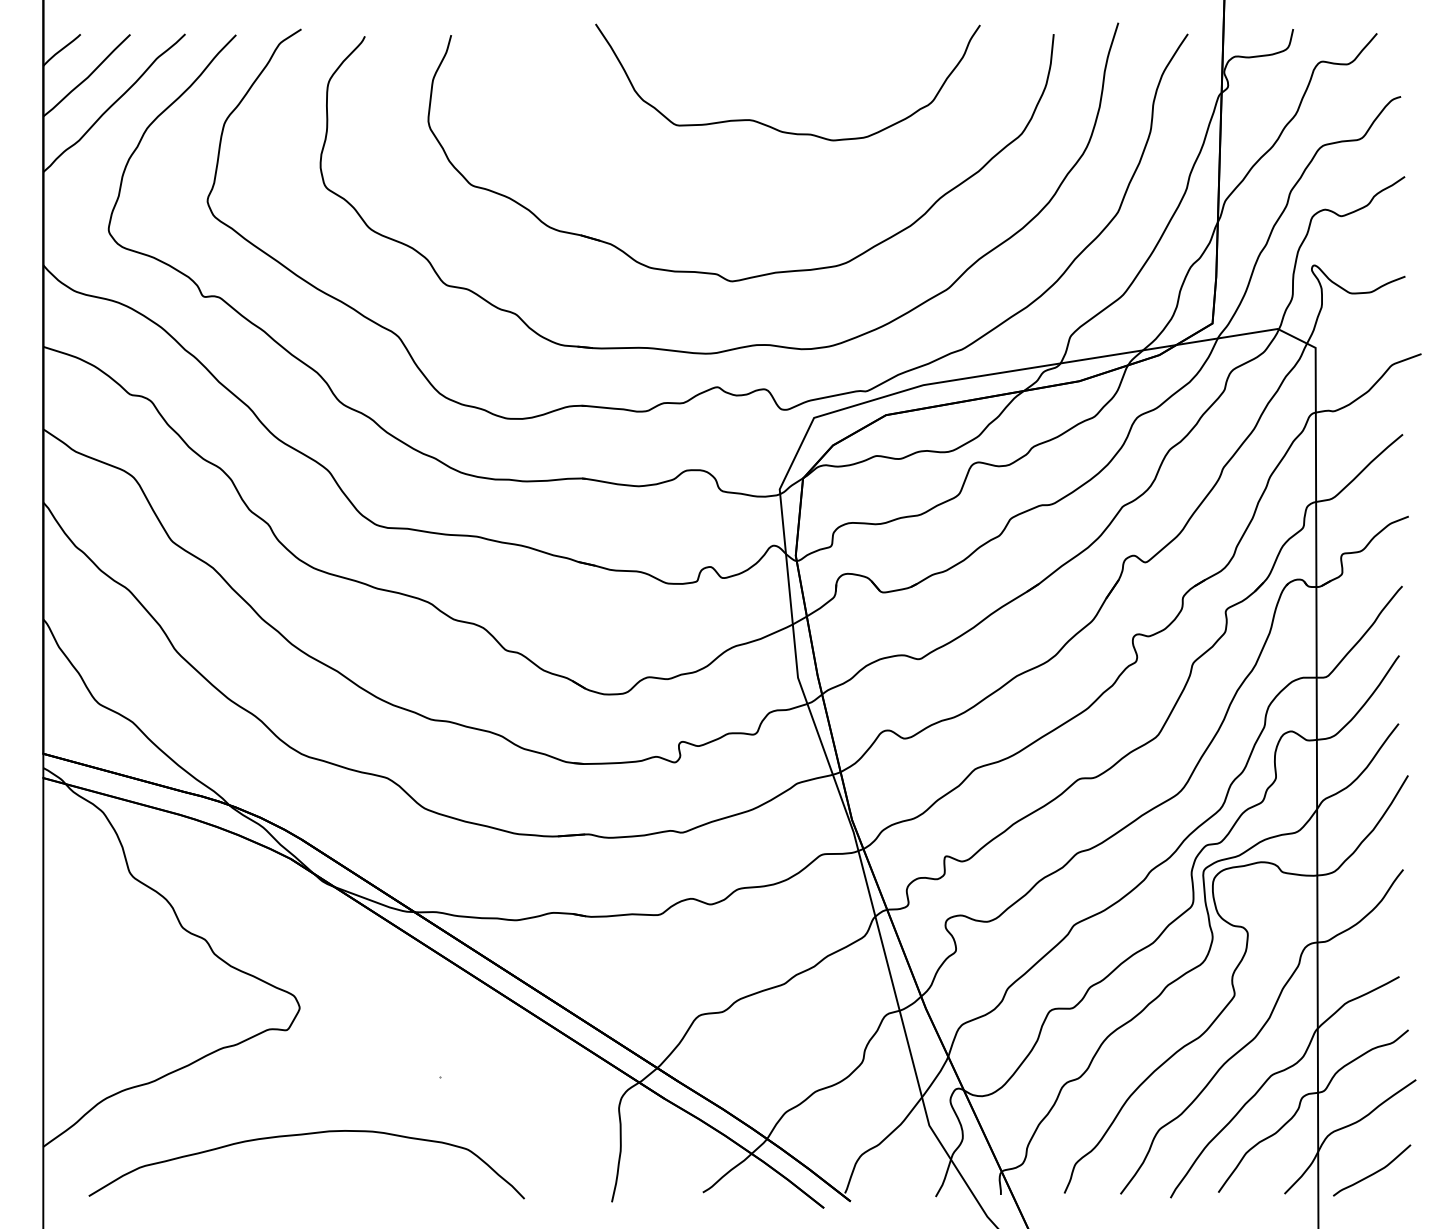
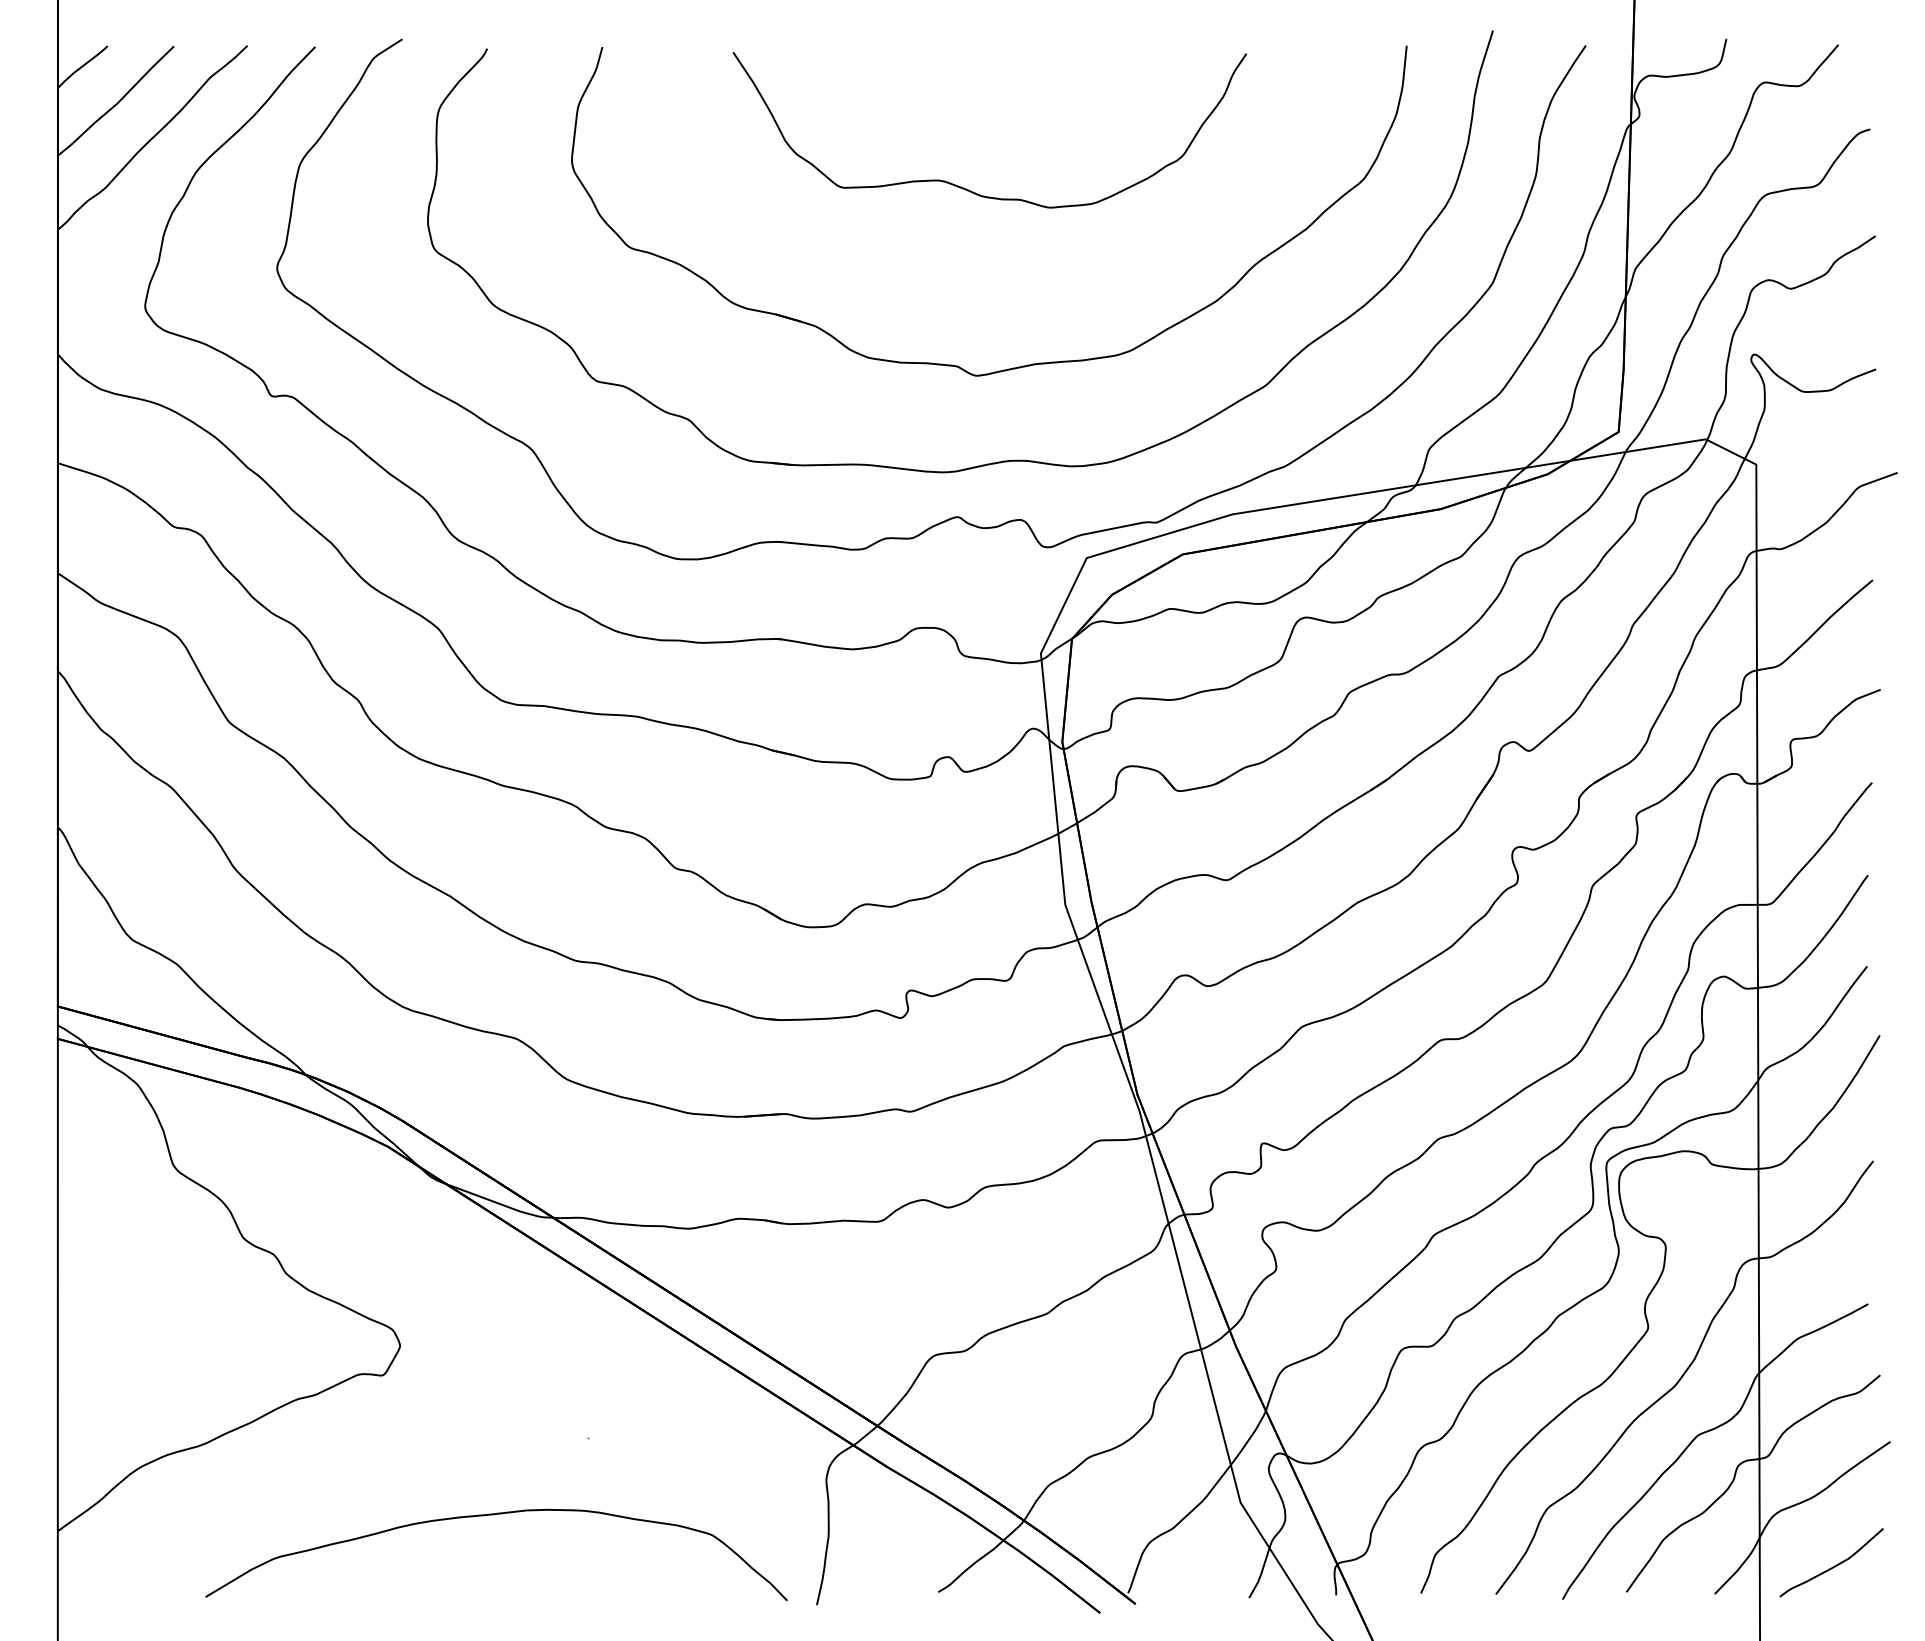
curve: (770, 126) -> (966, 188), moved
curve: (304, 1135) -> (493, 1515), moved

